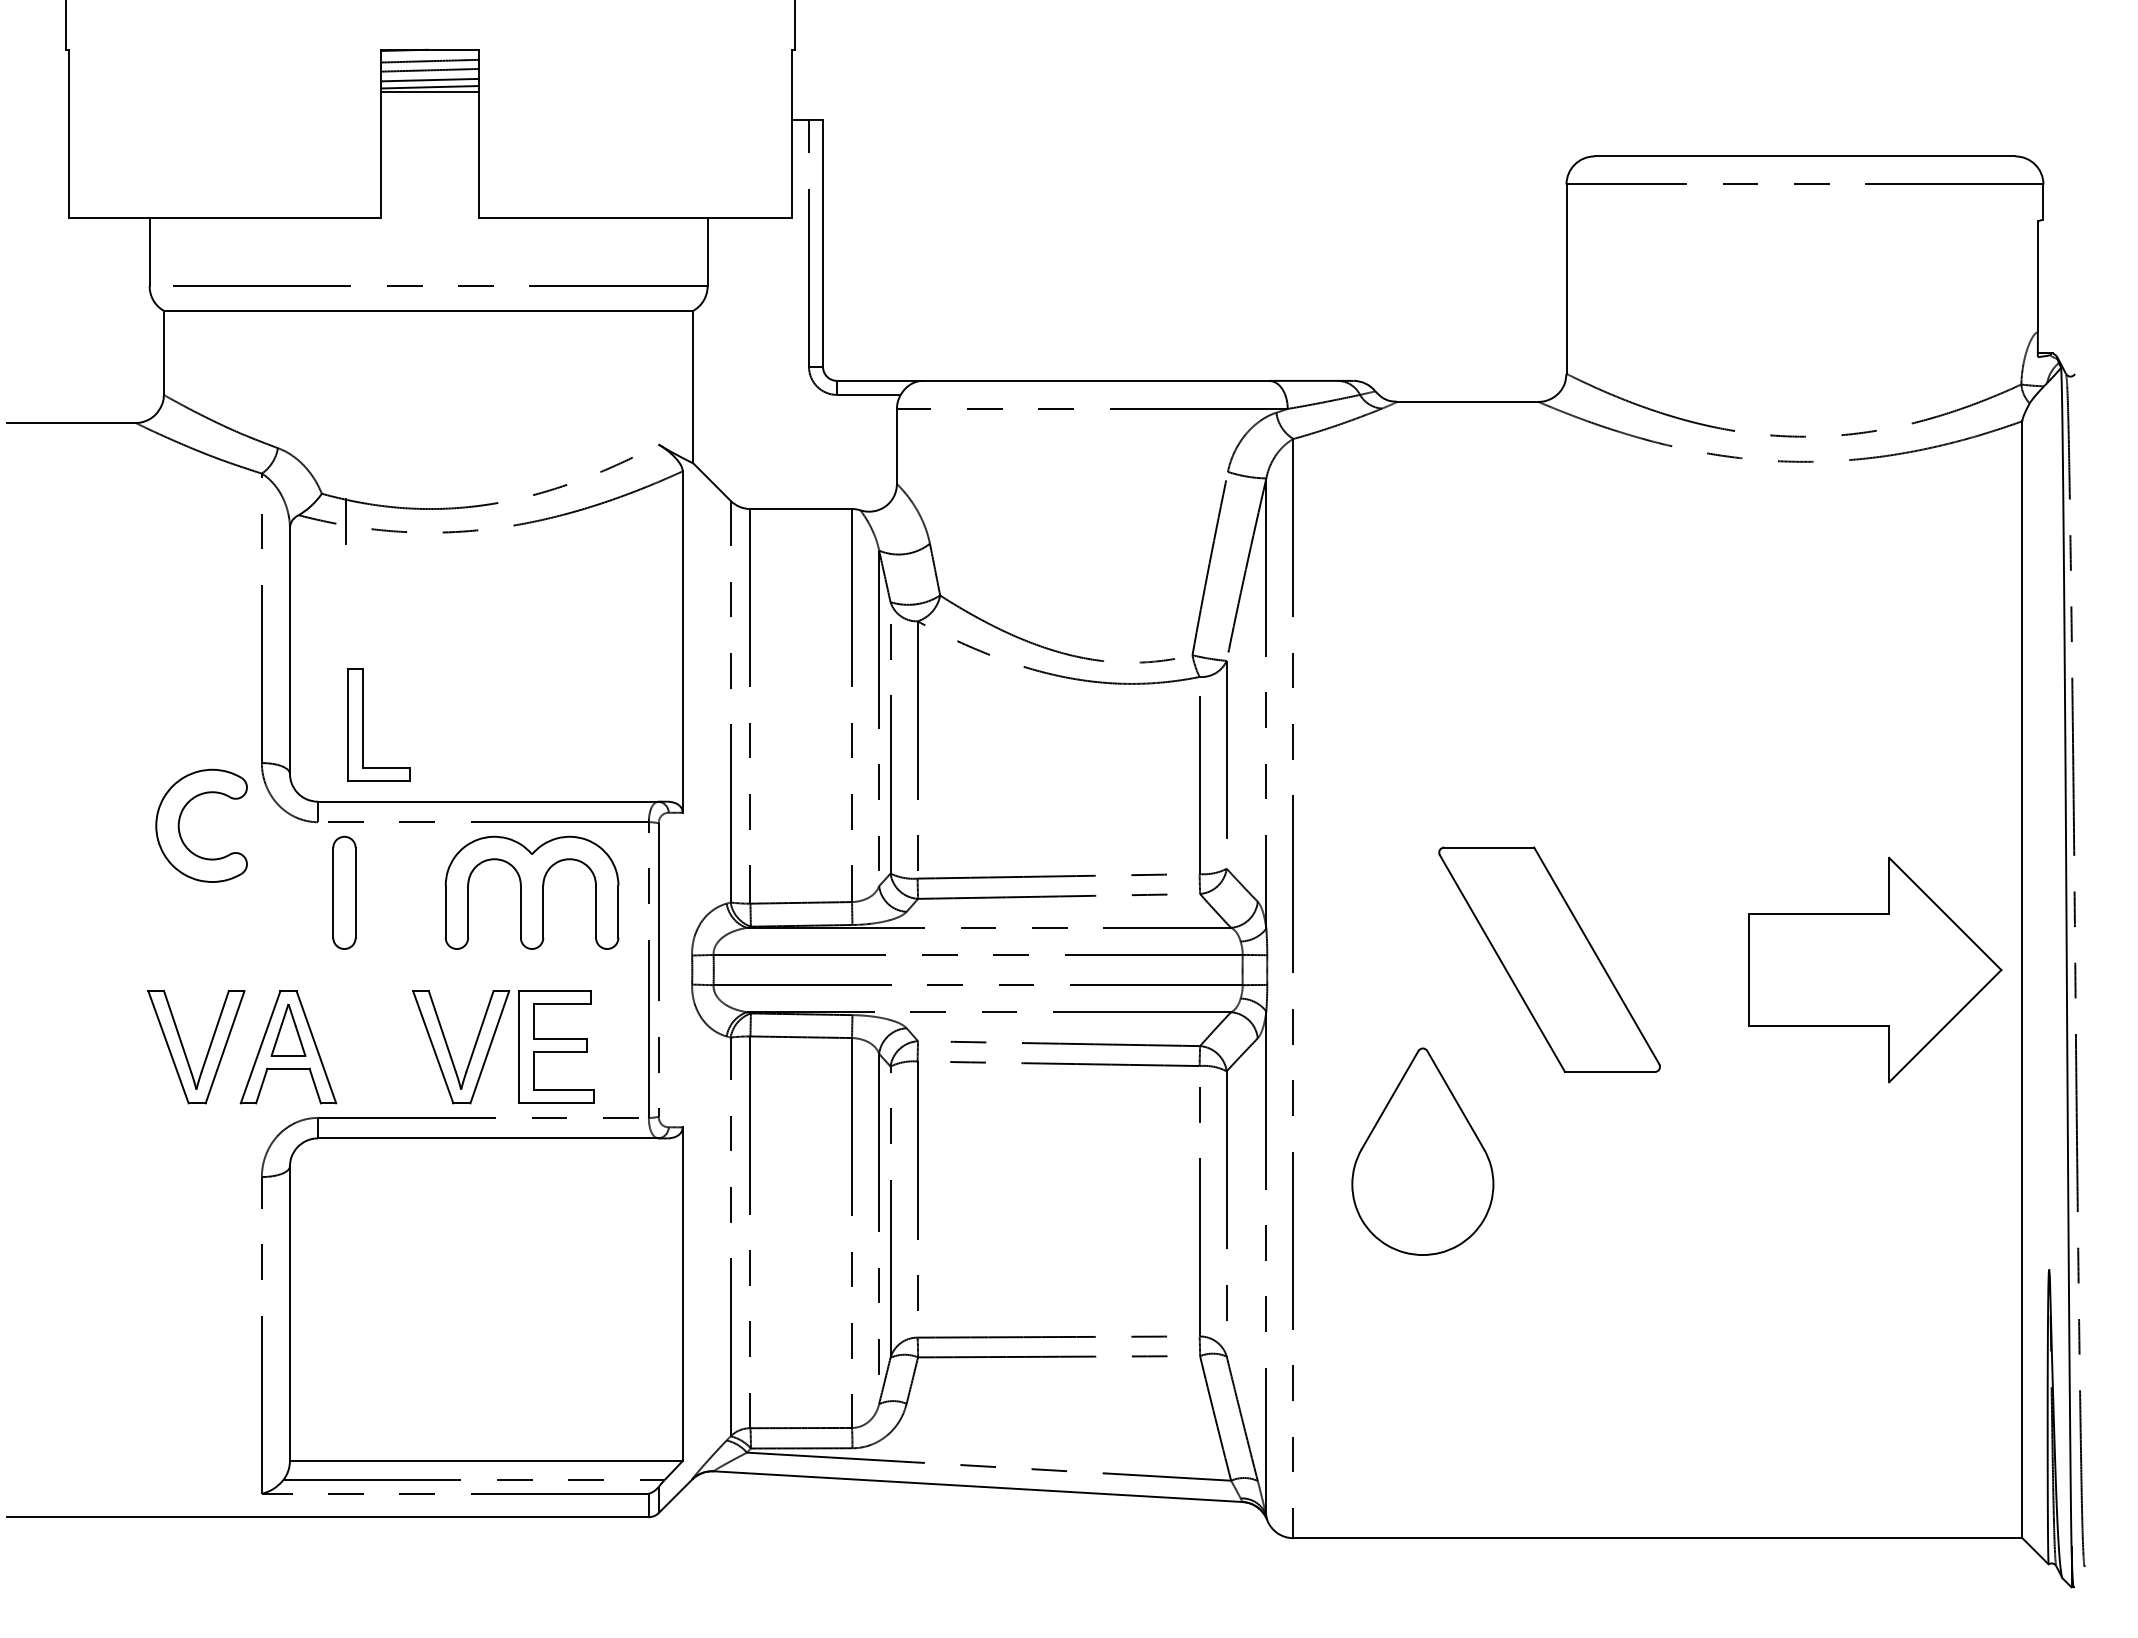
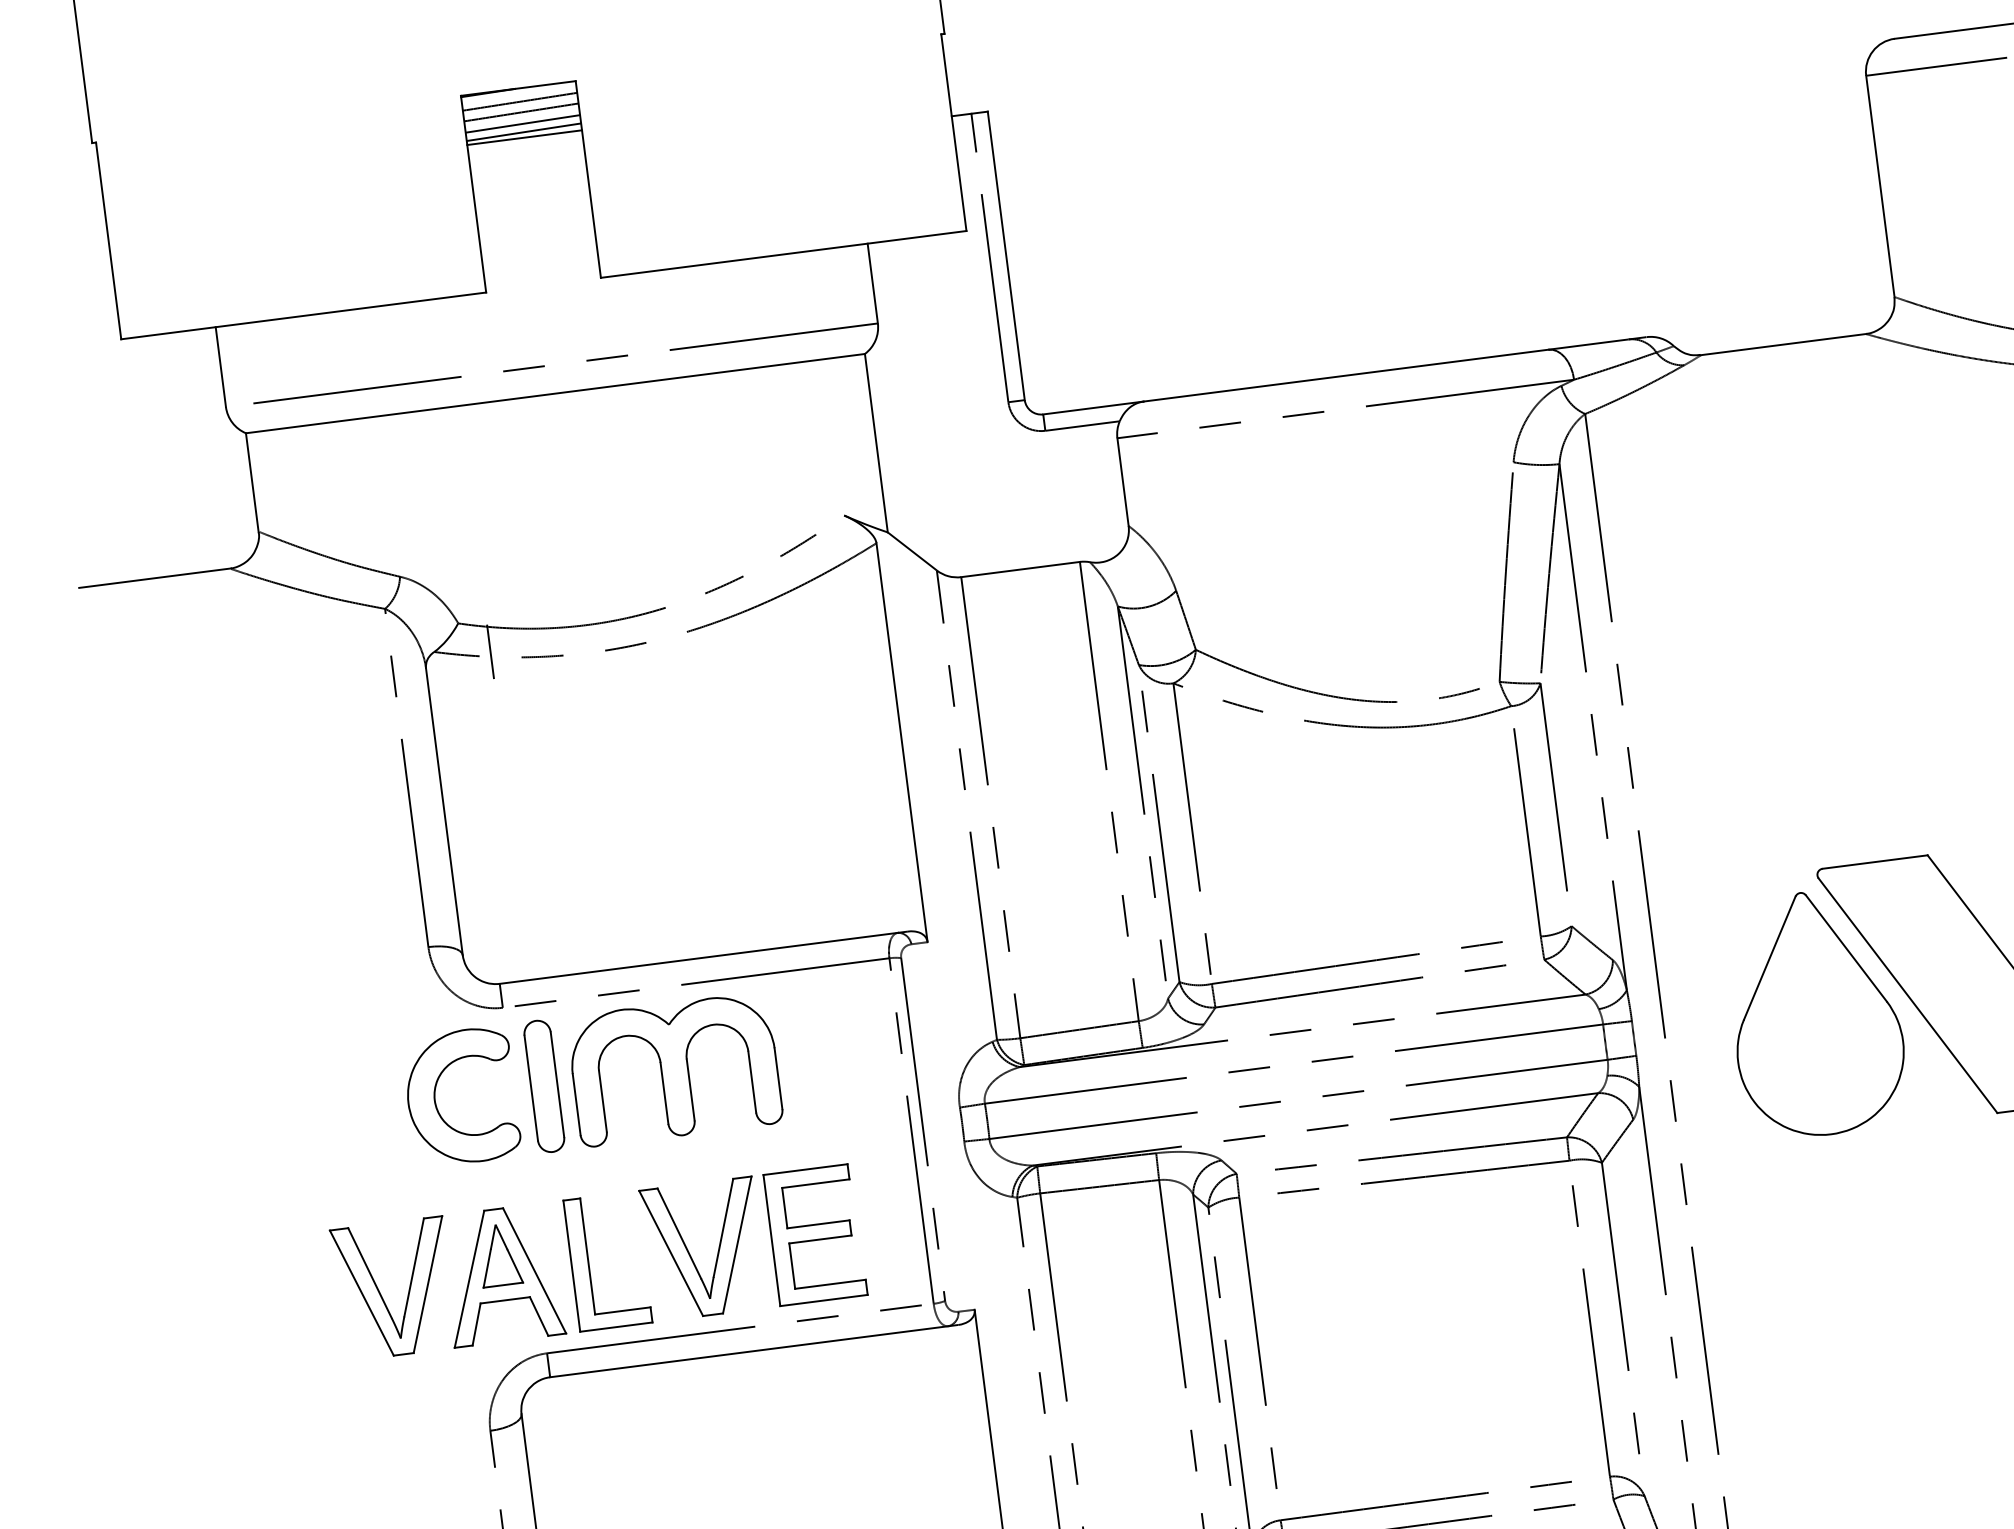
part: (363, 724) -> (589, 1263), moved
part: (180, 820) -> (436, 1093), moved
part: (531, 892) -> (674, 1069), moved
part: (1422, 1151) -> (1815, 1013), moved

